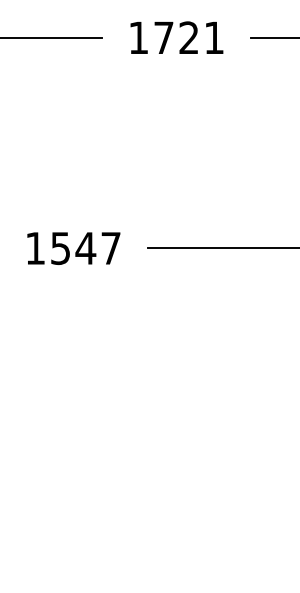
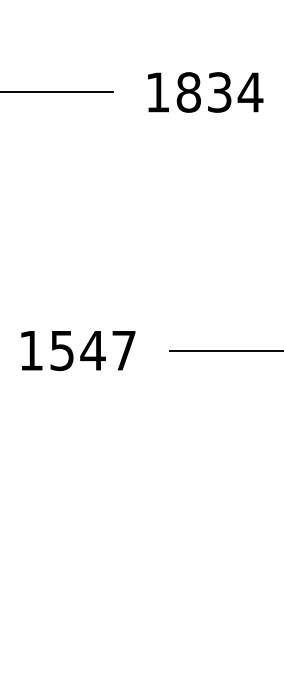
text: (189, 37) -> (220, 91), 1721 -> 1834

